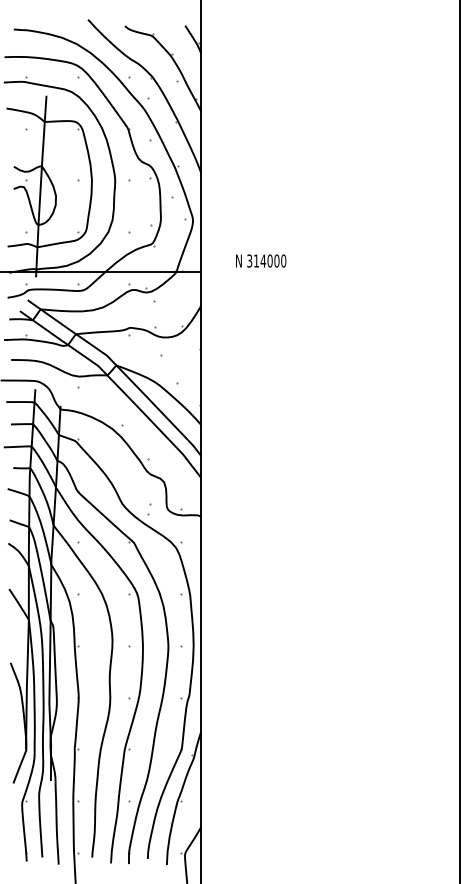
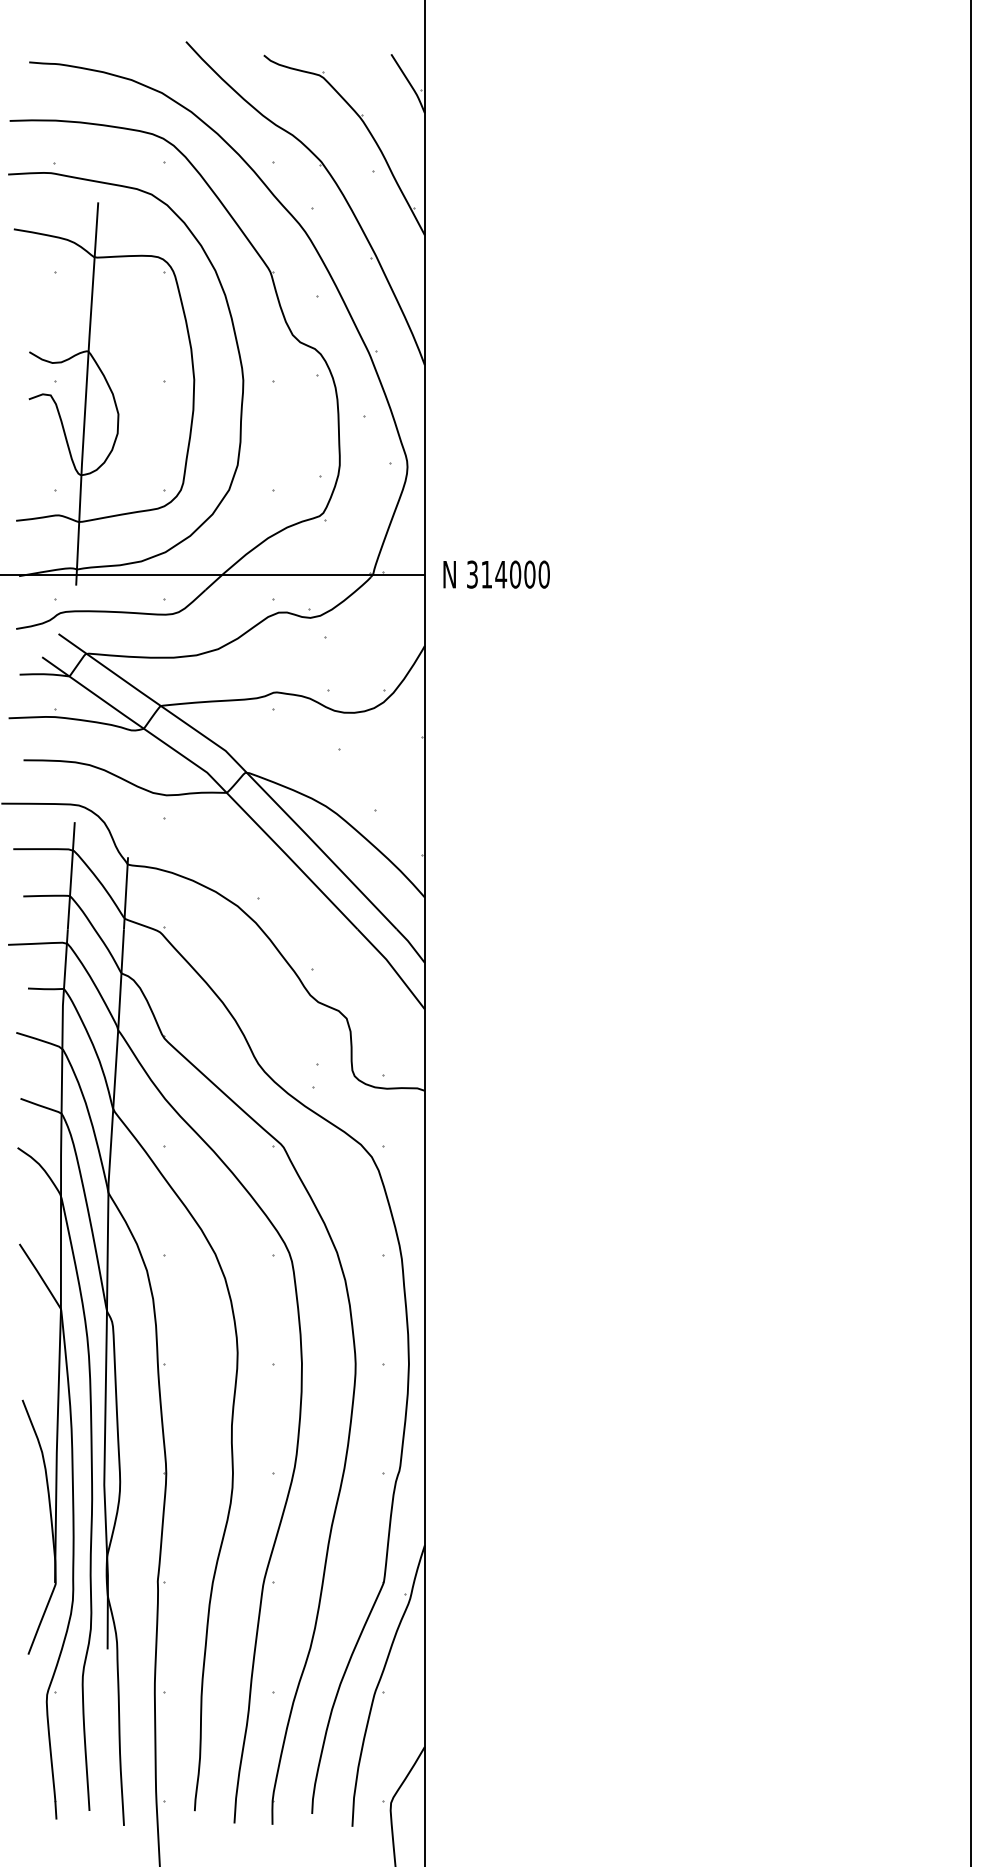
text: (261, 260) -> (497, 573), moved

